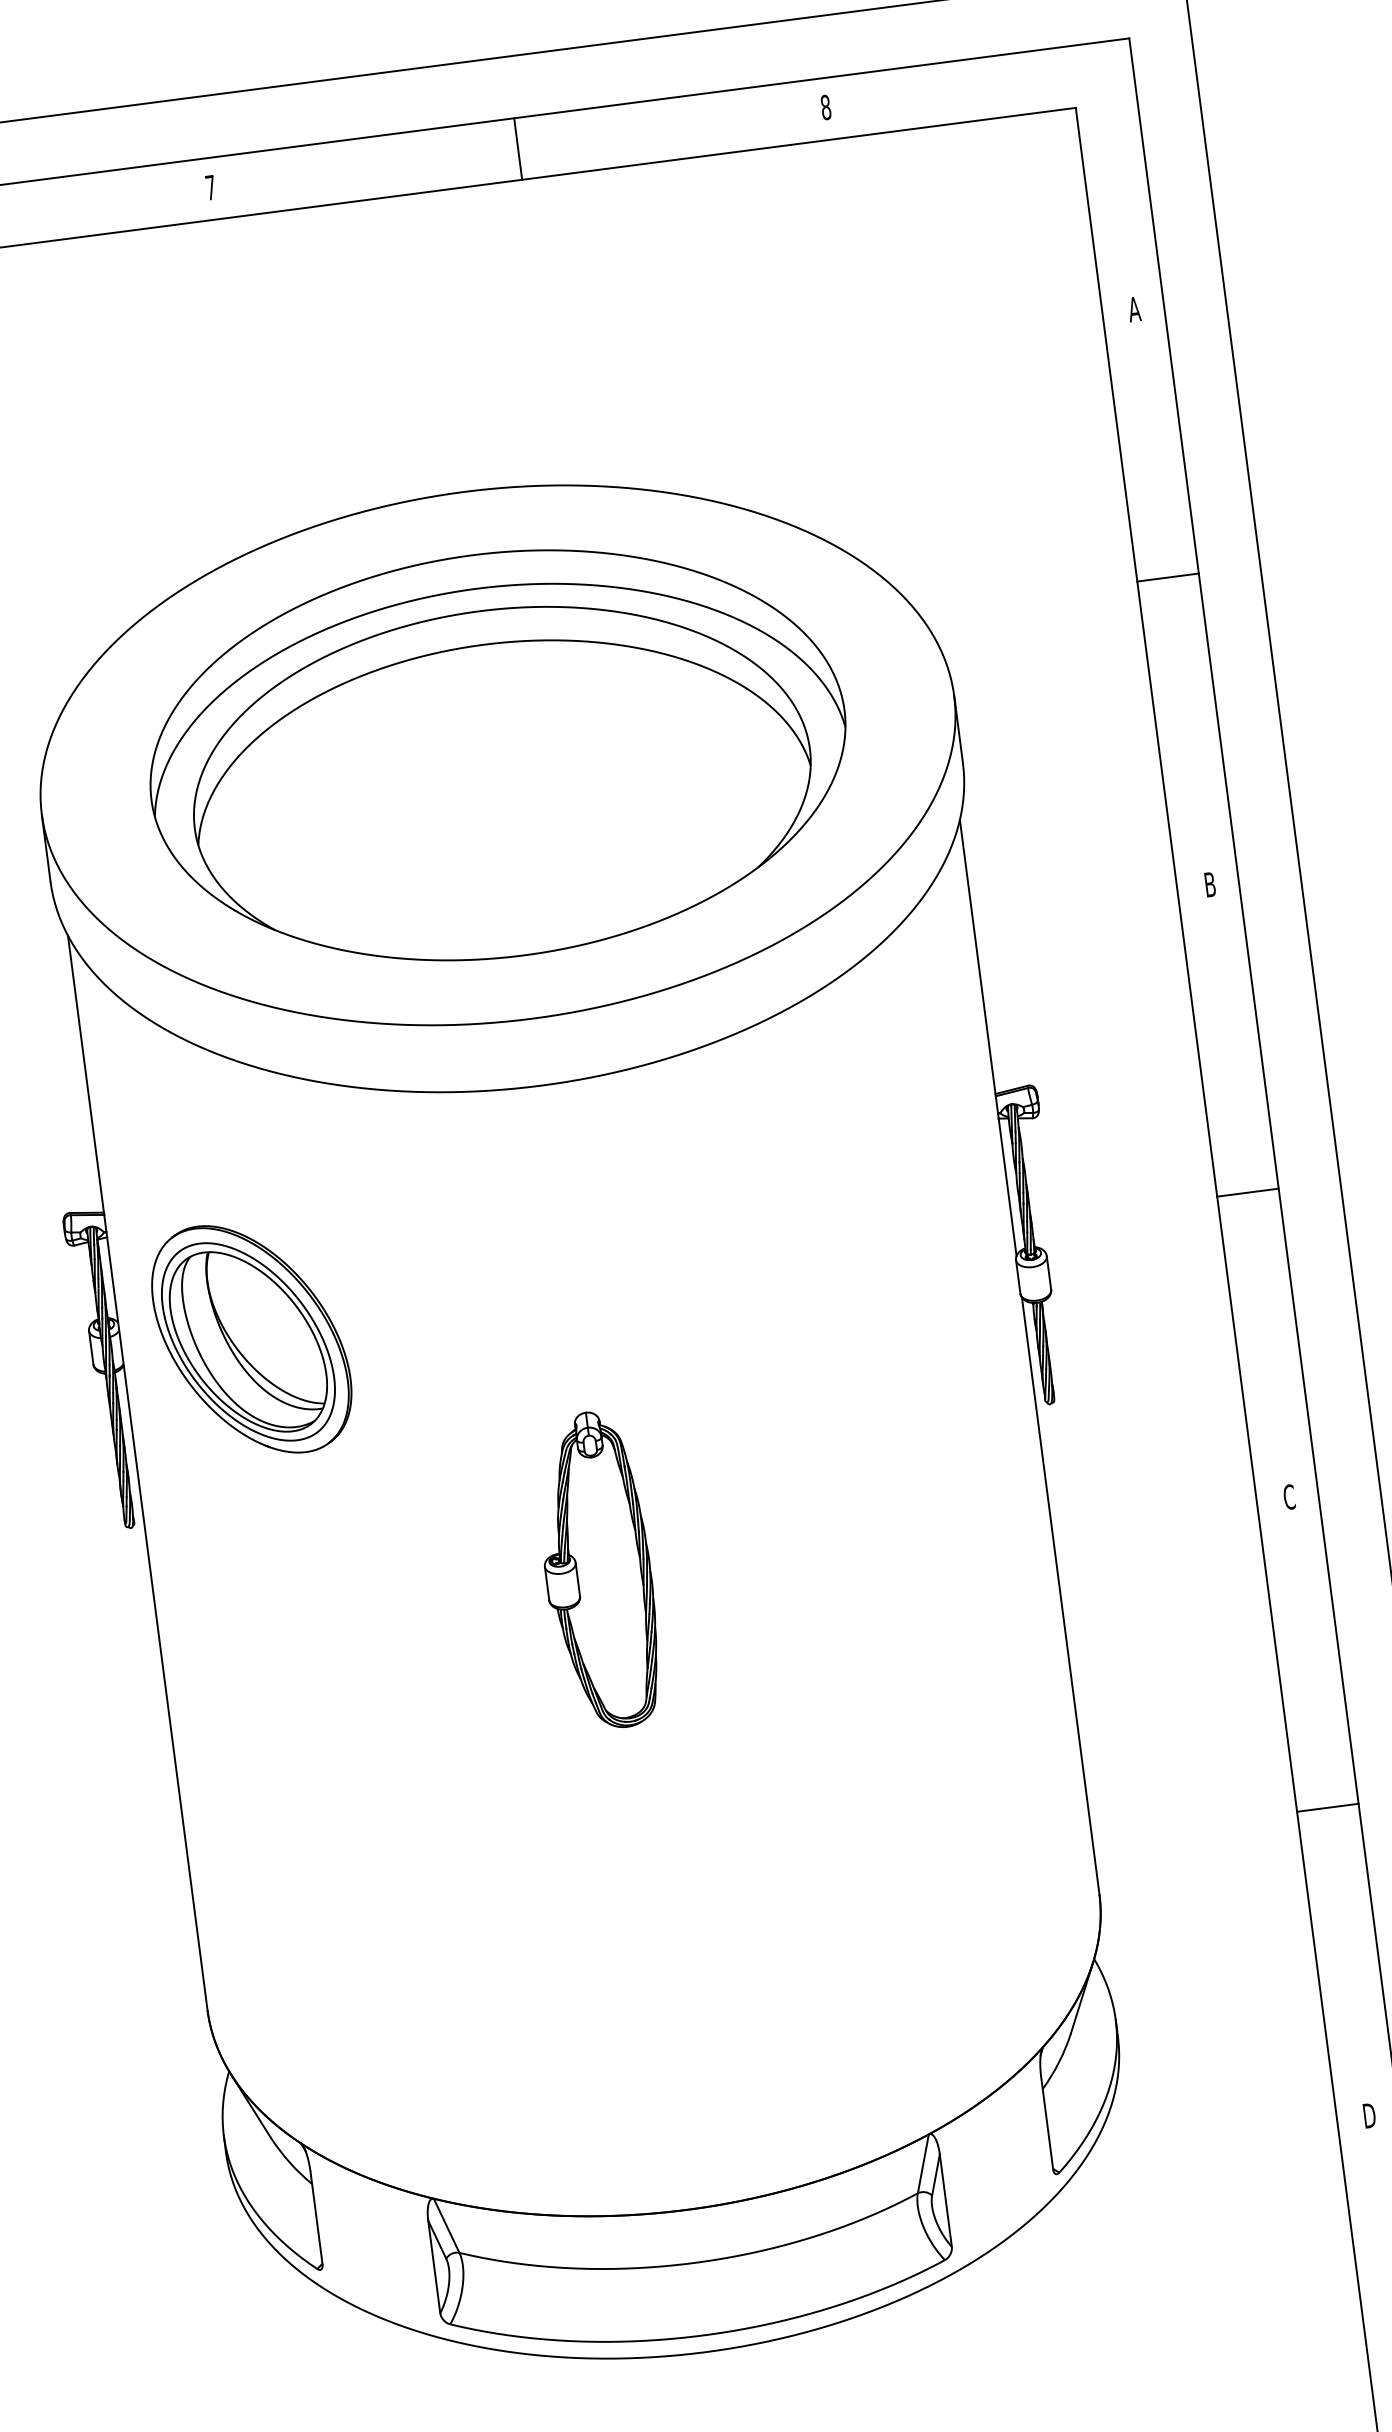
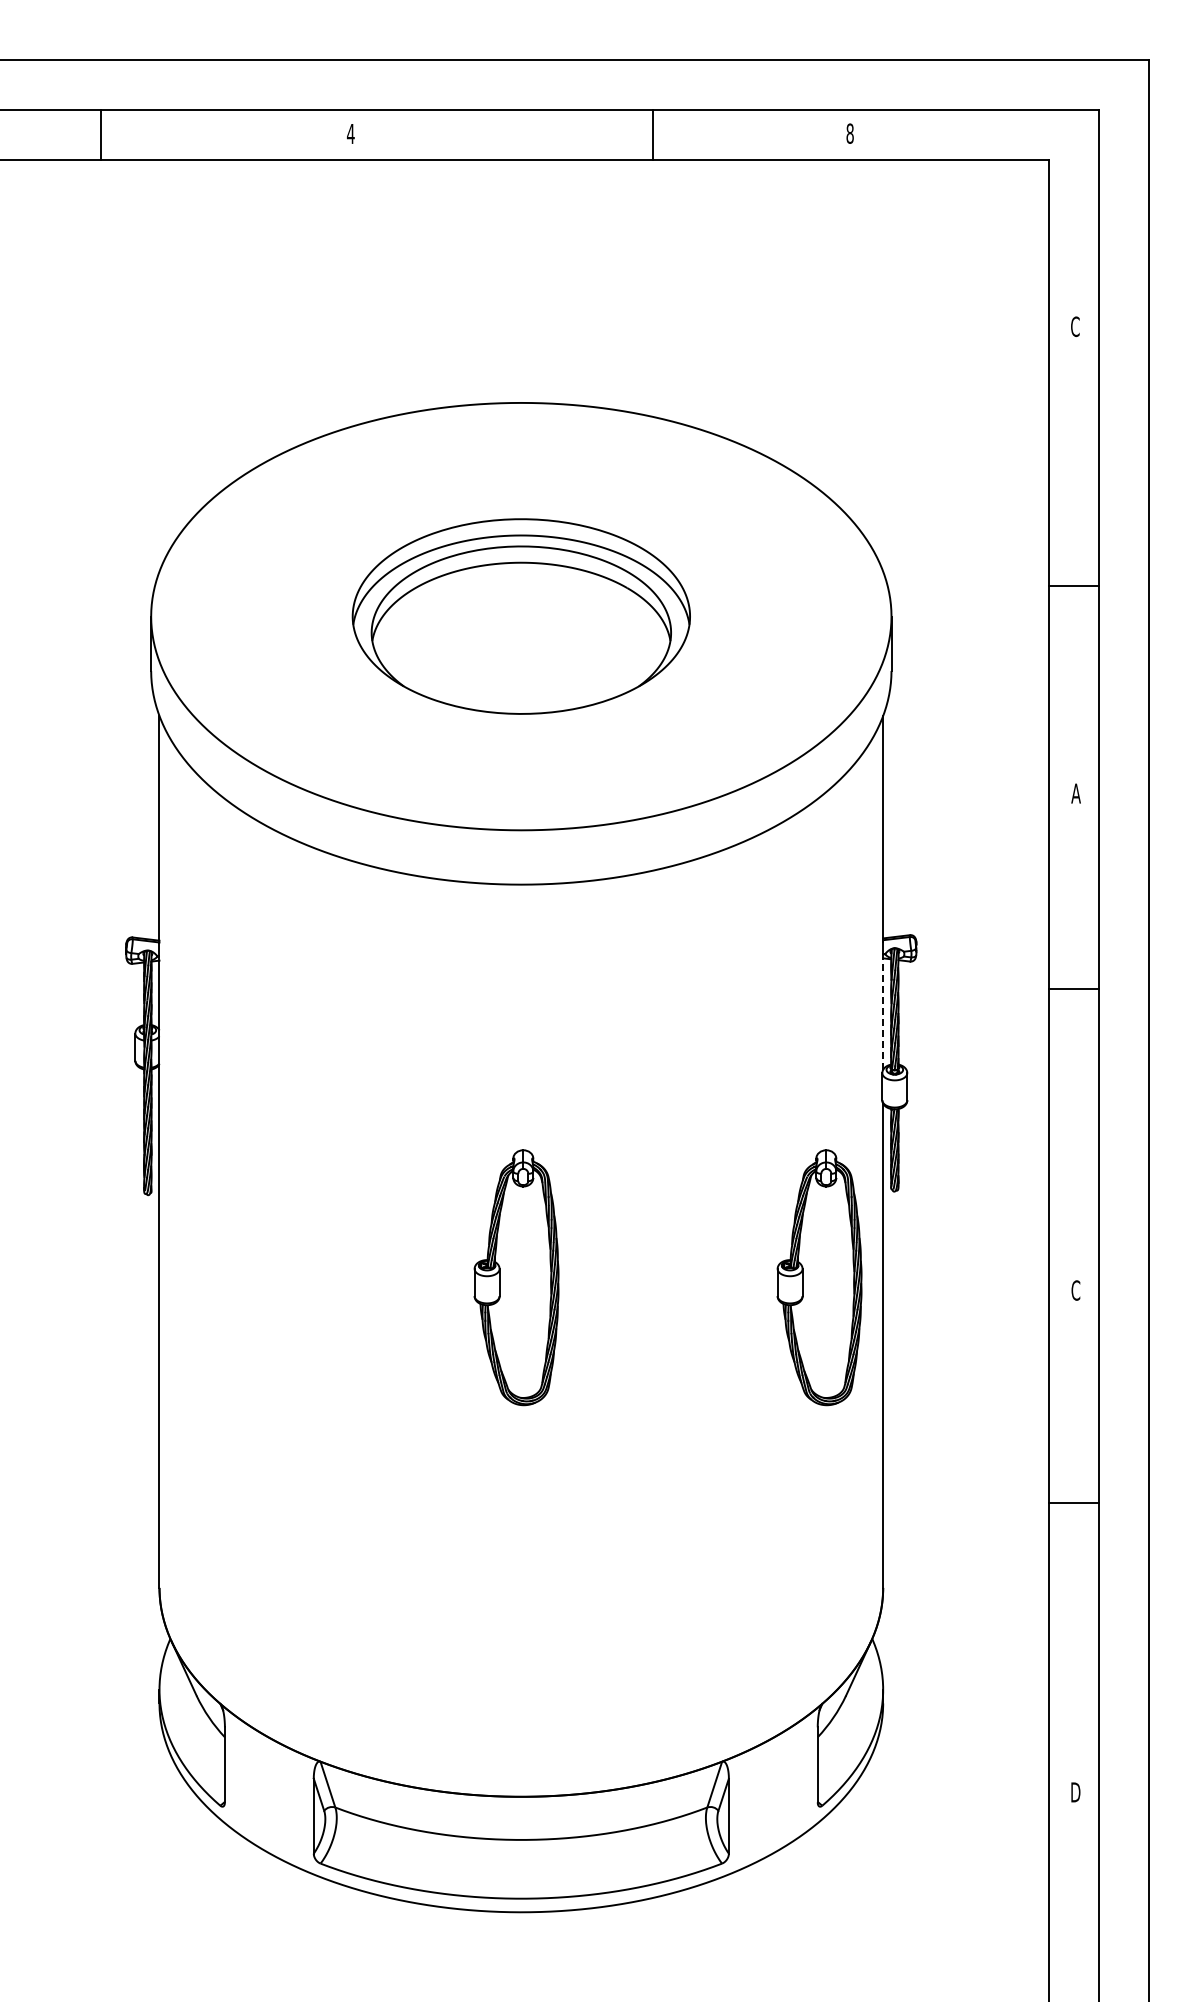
line: (518, 148) -> (653, 134), moved
text: (210, 187) -> (350, 133), 7 -> 4
text: (1134, 309) -> (1075, 326), A -> C
line: (1168, 577) -> (1074, 586), moved
part: (498, 755) -> (521, 616), size x0.6
text: (1209, 884) -> (1075, 793), B -> A
line: (1008, 1187) -> (883, 1014), solid -> dashed
line: (1248, 1192) -> (1074, 989), moved
part: (250, 1338) -> (263, 1056), removed
part: (971, 1522) -> (819, 1277), added
line: (1327, 1807) -> (1074, 1503), moved

